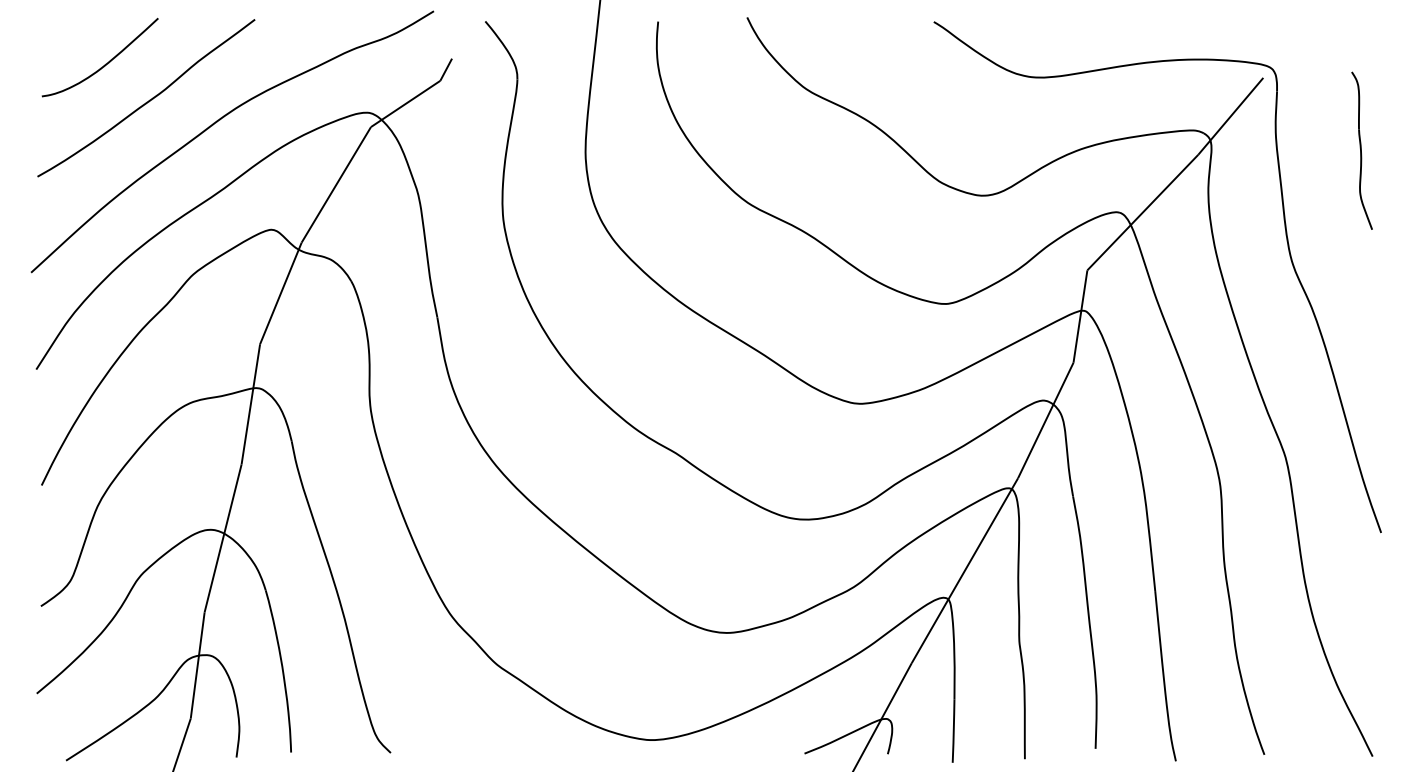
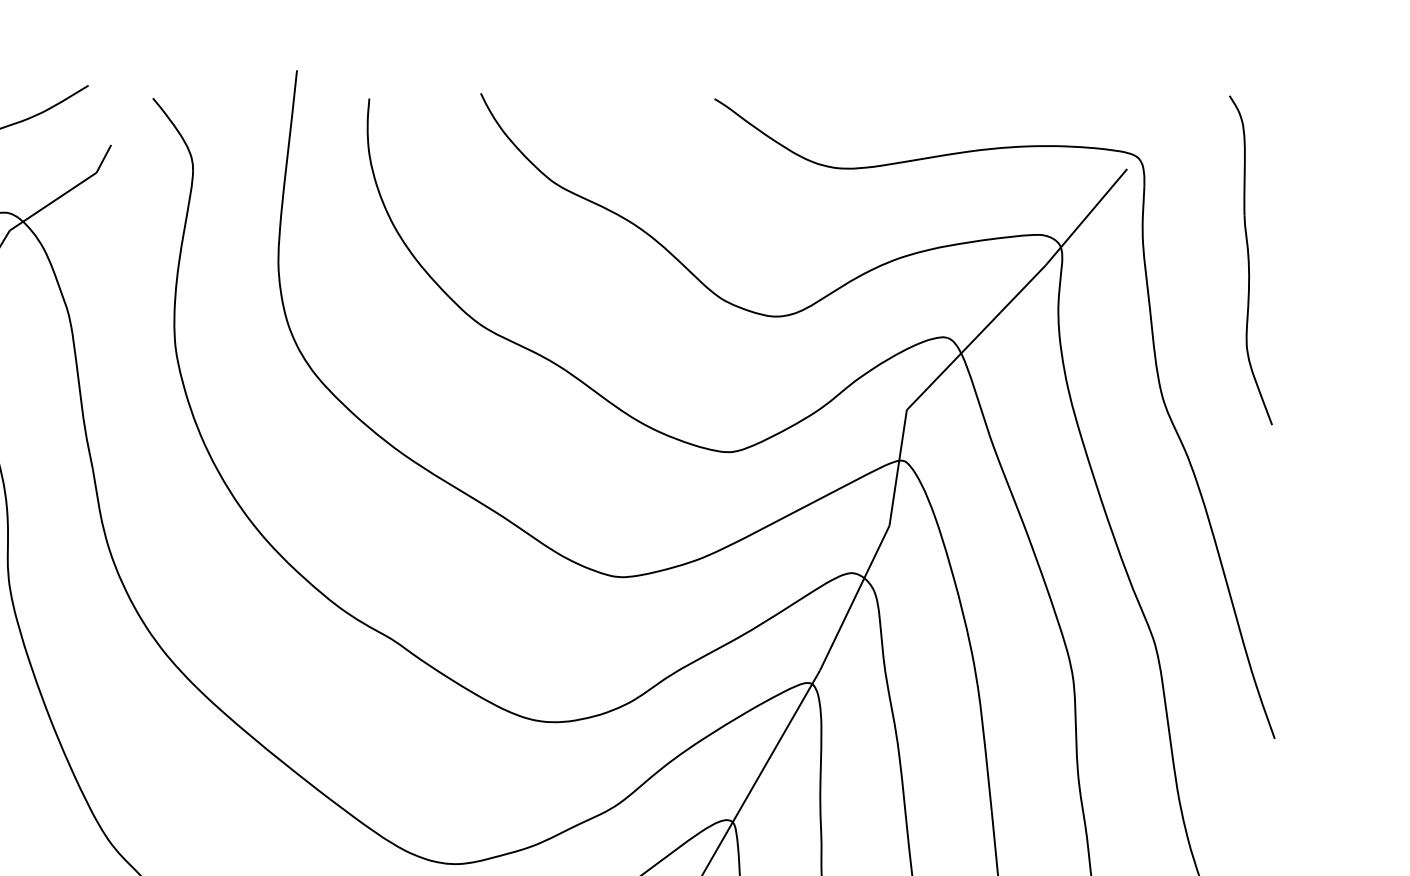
part: (1361, 150) -> (1250, 259), size x1.67

